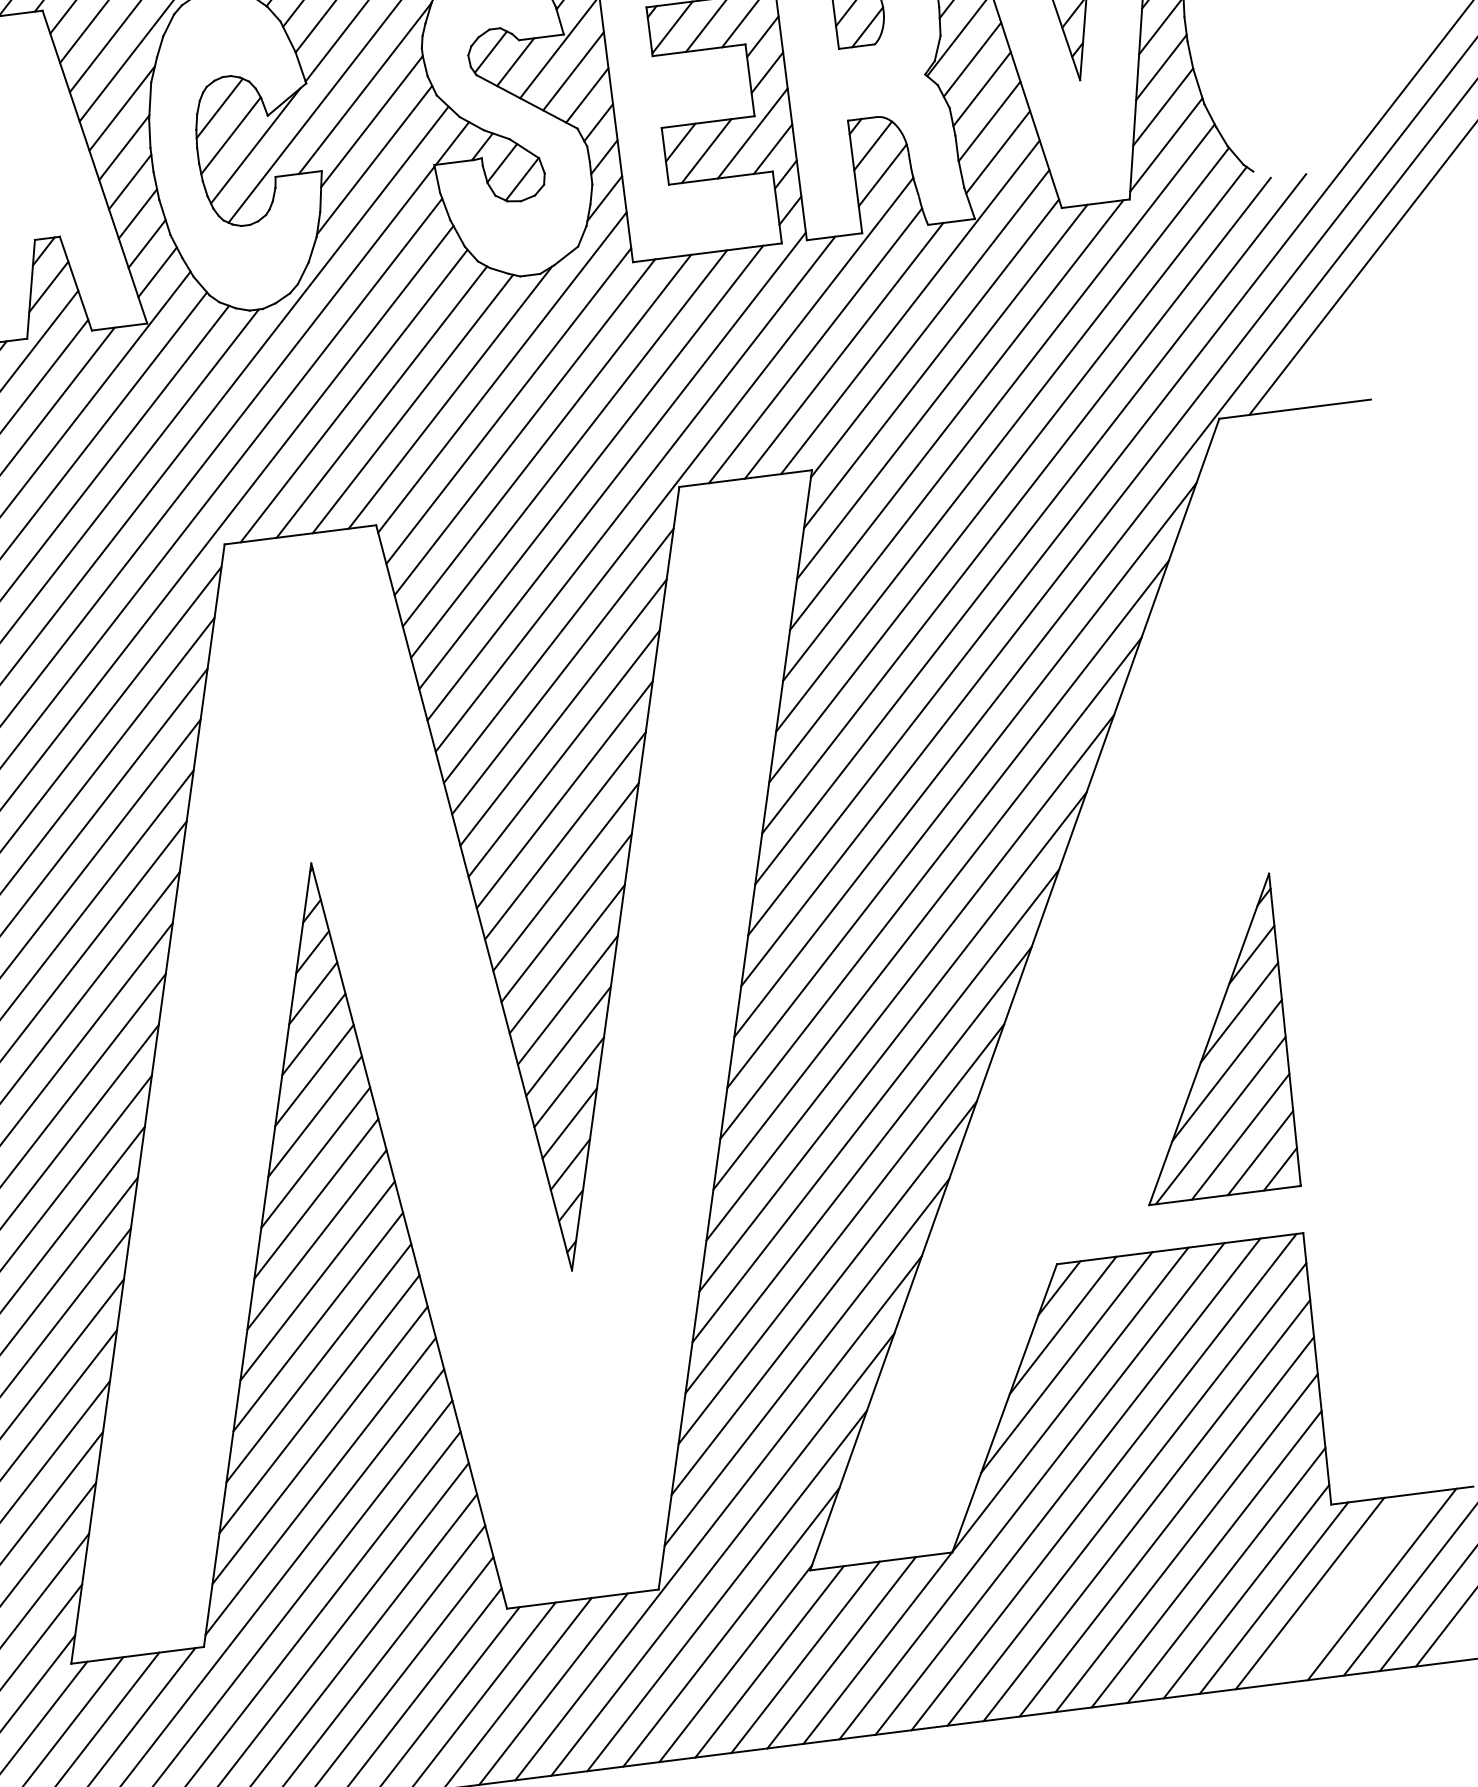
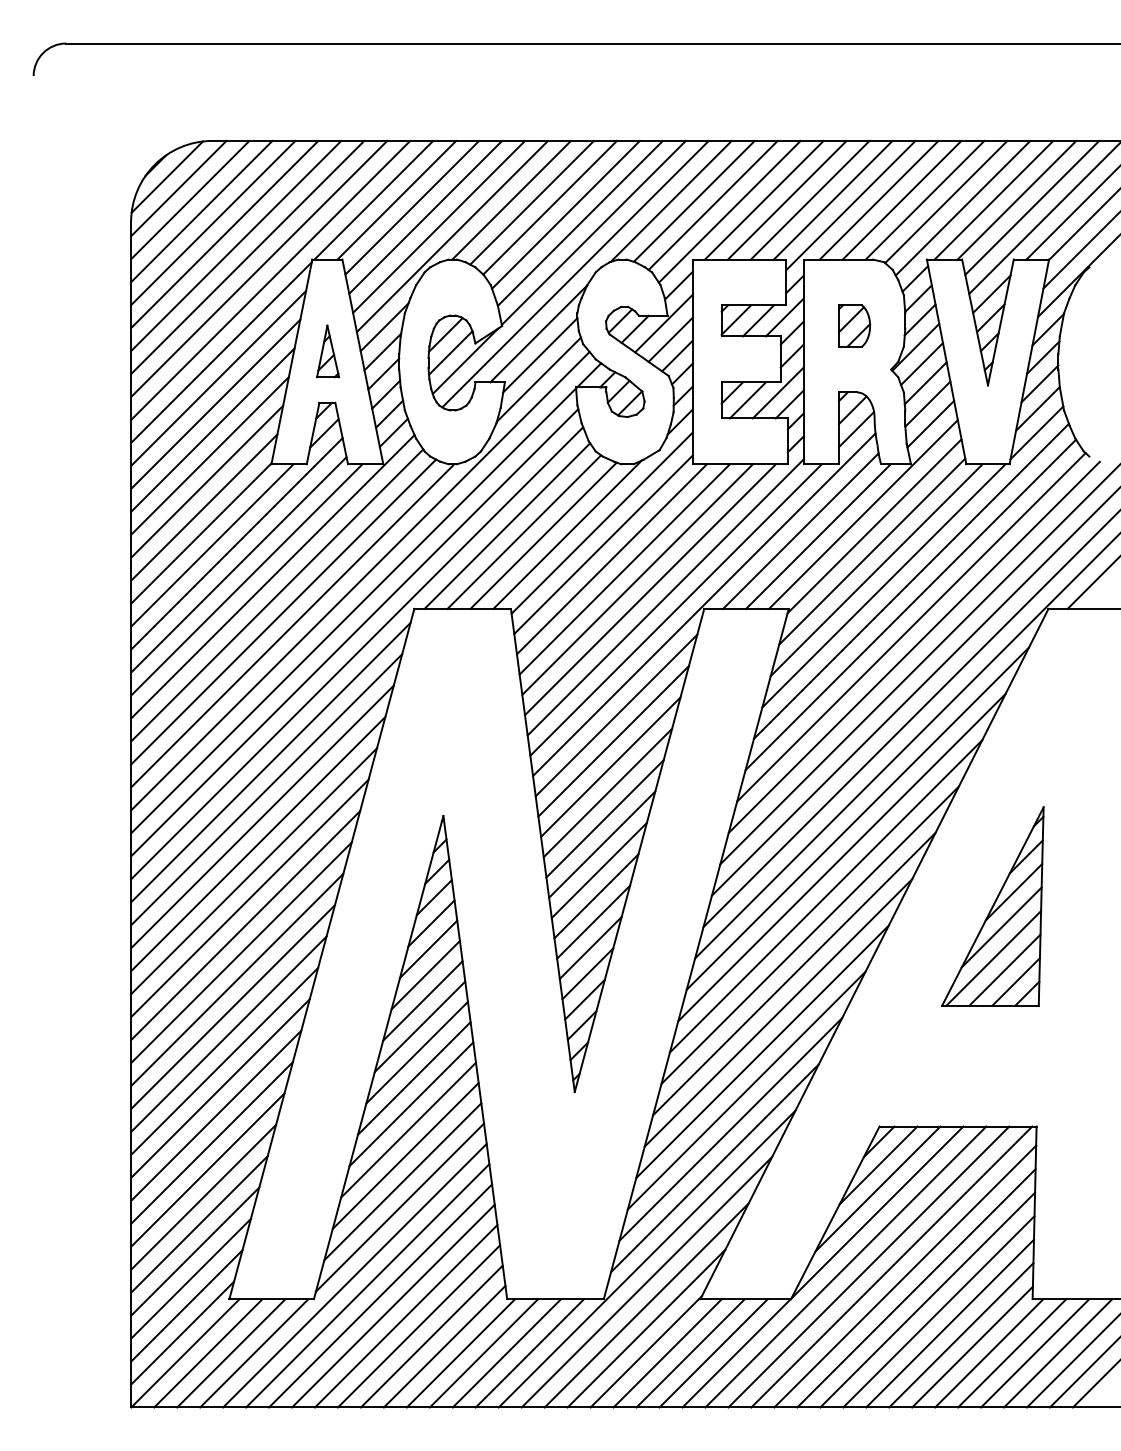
part: (38, 157) -> (328, 351), added
part: (1208, 1039) -> (992, 906), moved
line: (1346, 1589) -> (1035, 1353), added

